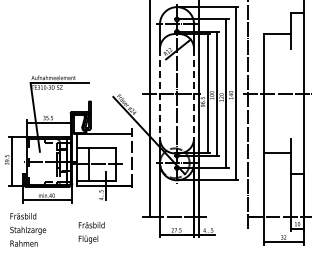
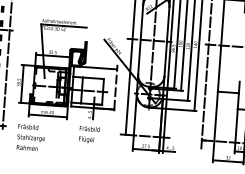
line: (160, 93) -> (141, 39), dashed -> solid
line: (194, 93) -> (167, 41), dashed -> solid
text: (91, 232) -> (89, 134), moved

